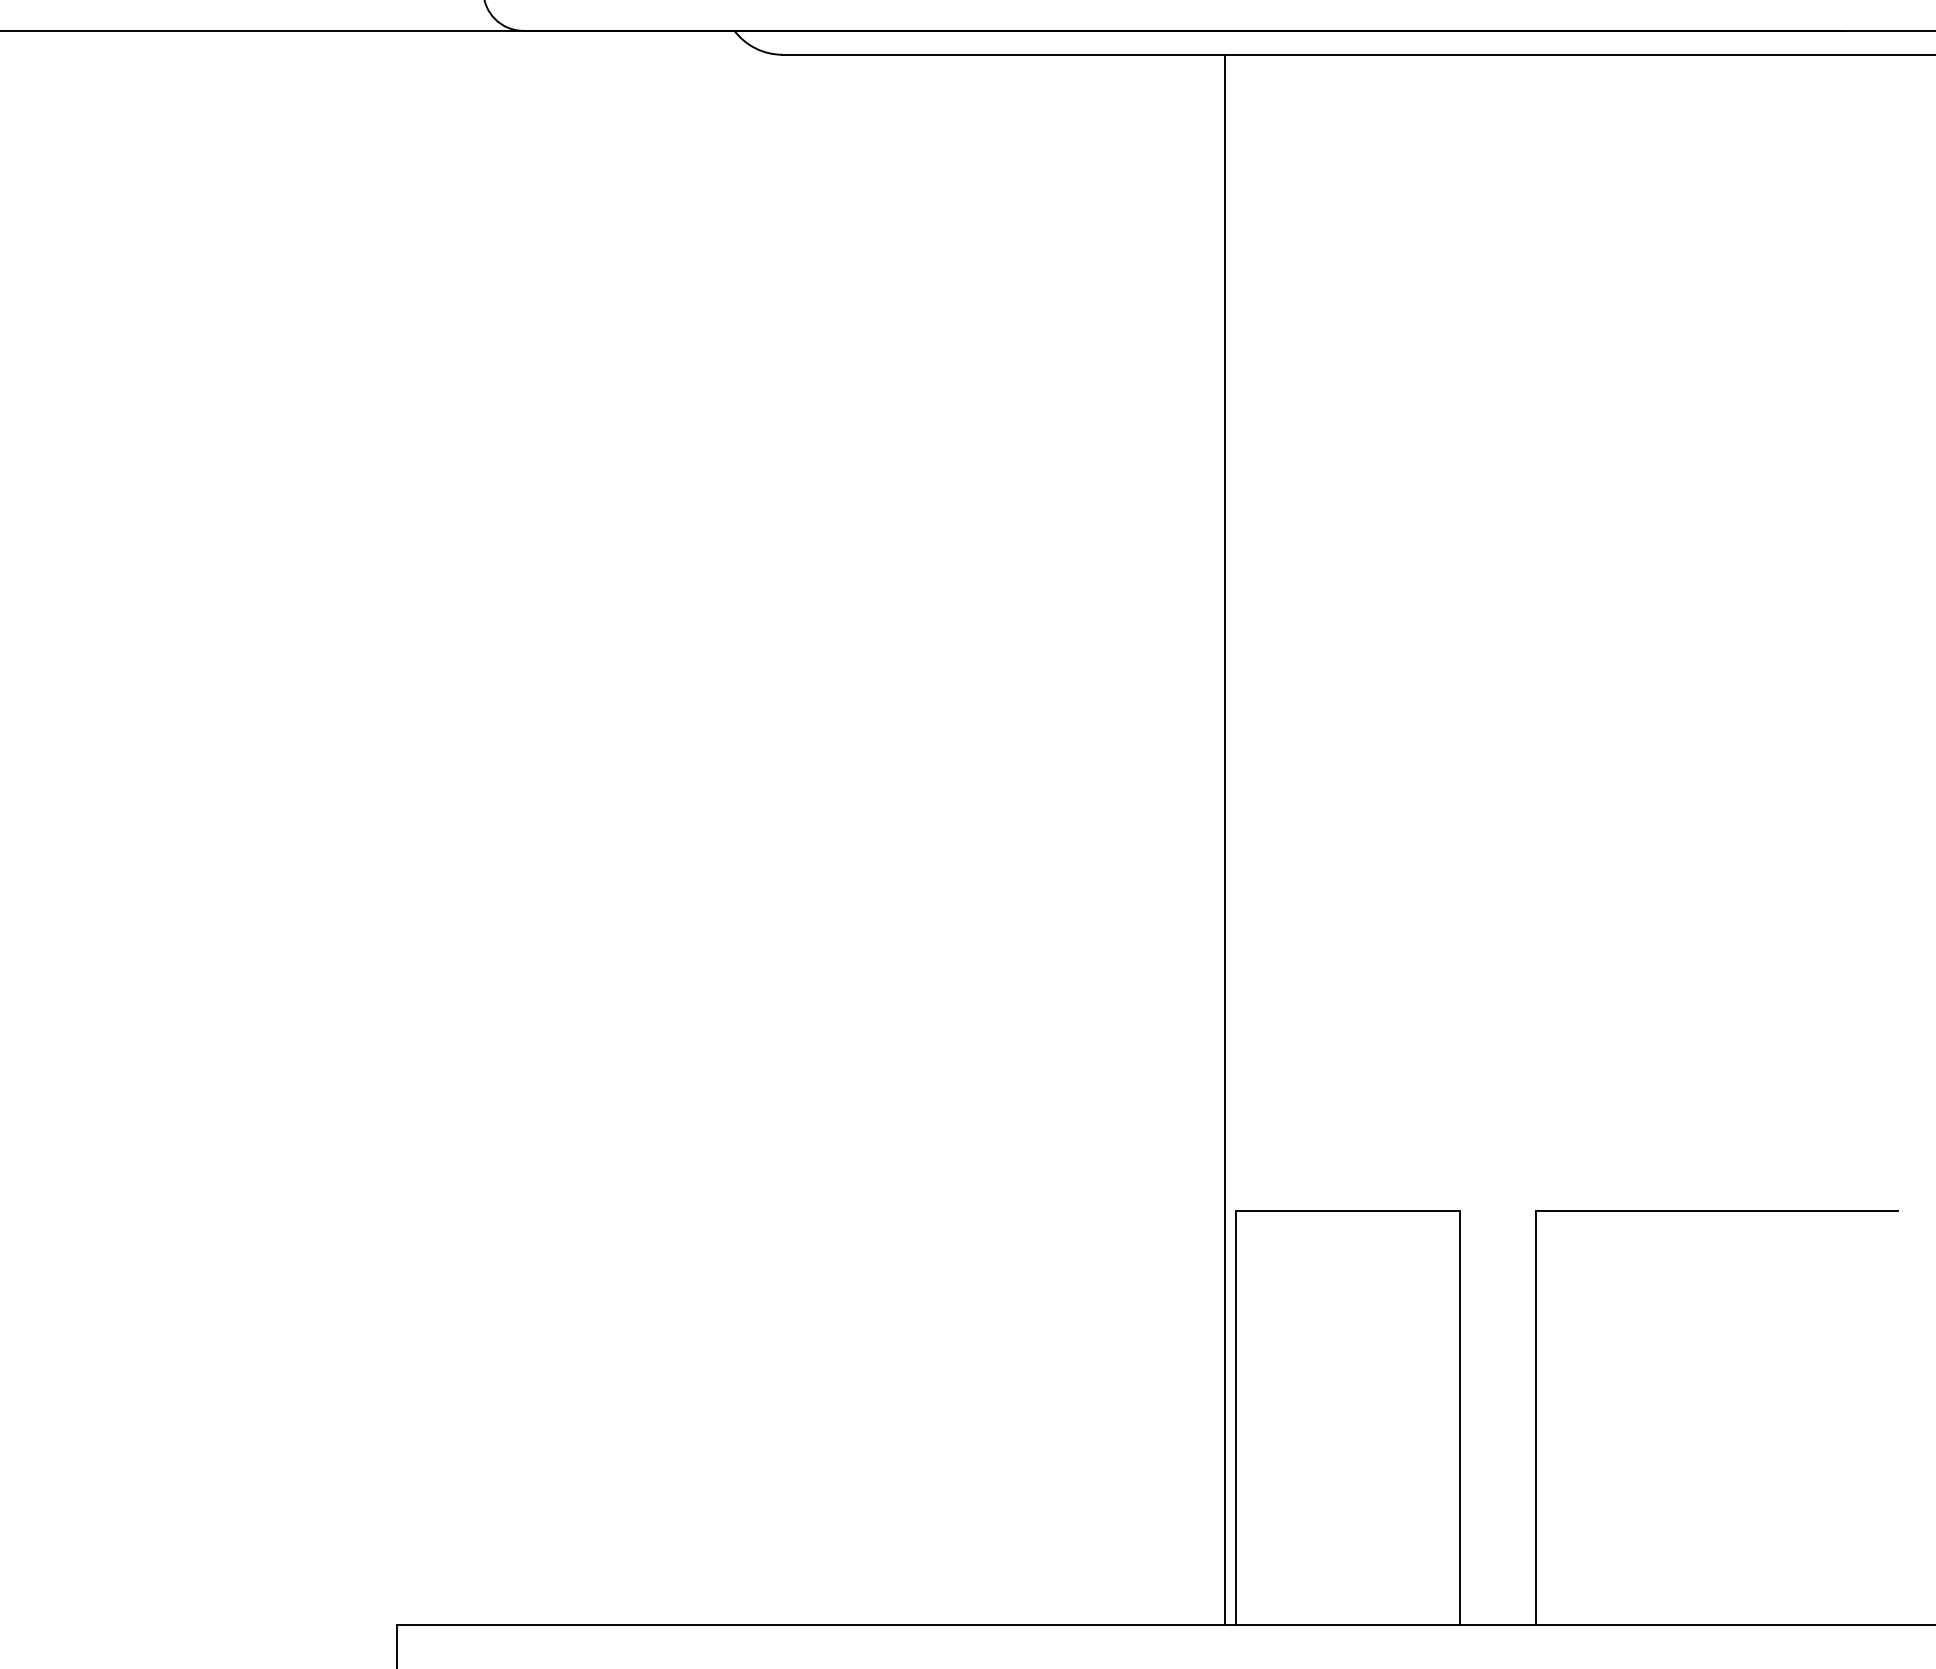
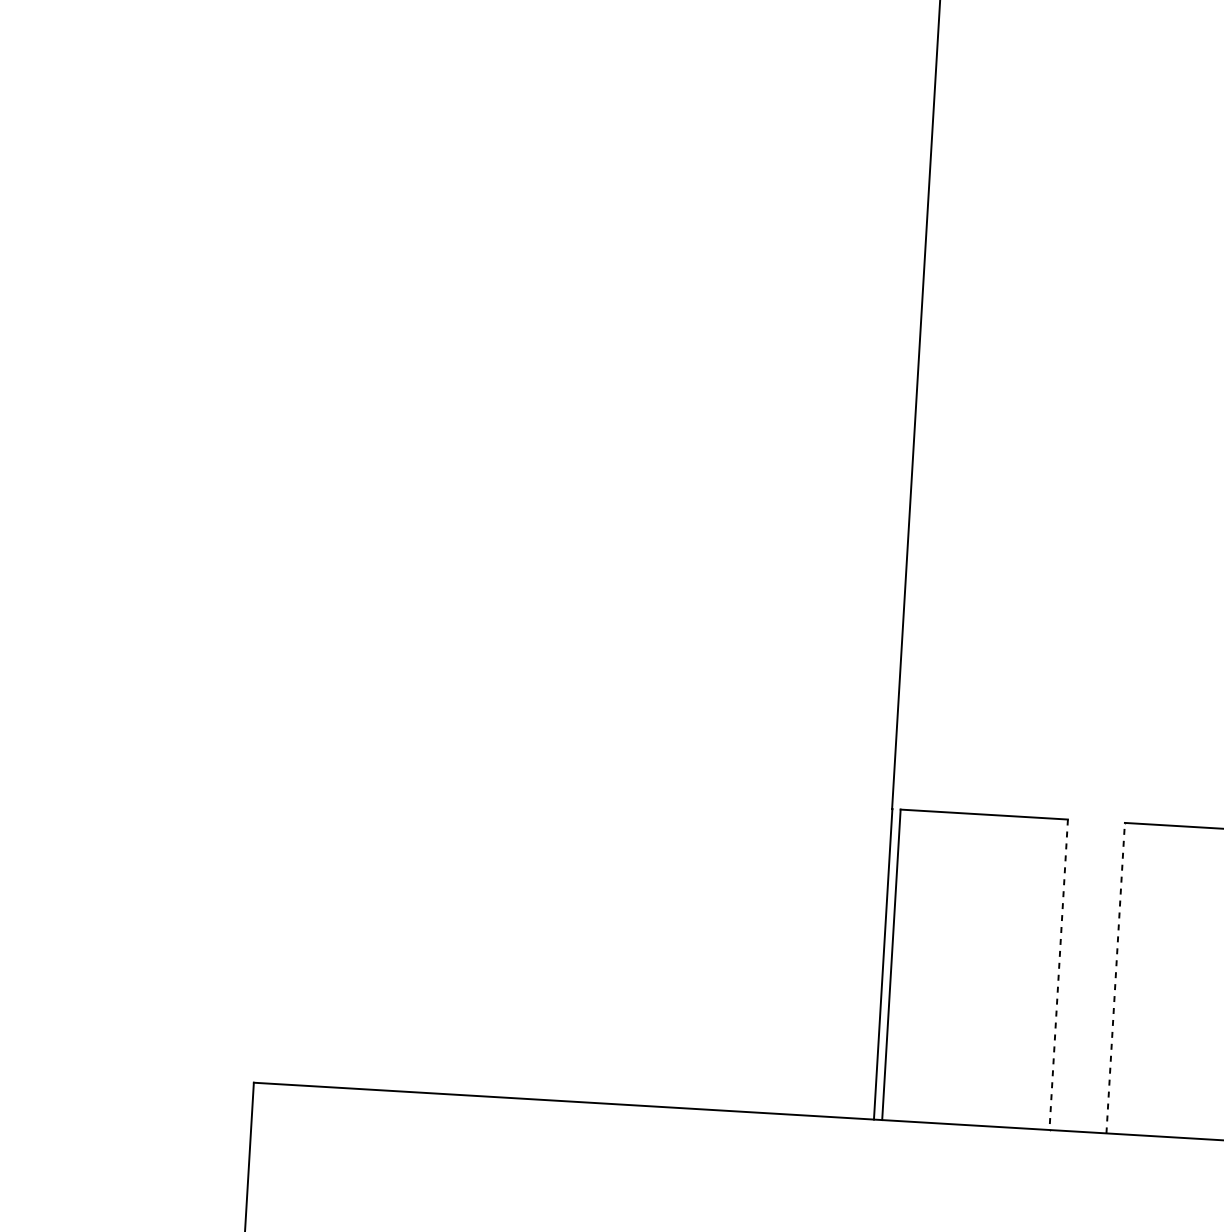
line: (1535, 1417) -> (1115, 977), solid -> dashed
line: (1459, 1418) -> (1058, 975), solid -> dashed

